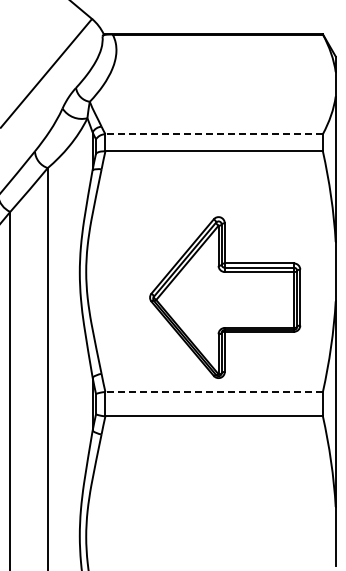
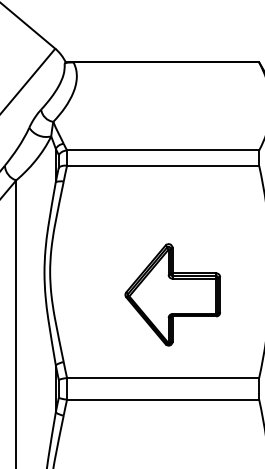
line: (214, 134) -> (163, 150), dashed -> solid
part: (224, 297) -> (172, 294), size x0.71
line: (214, 391) -> (163, 377), dashed -> solid

